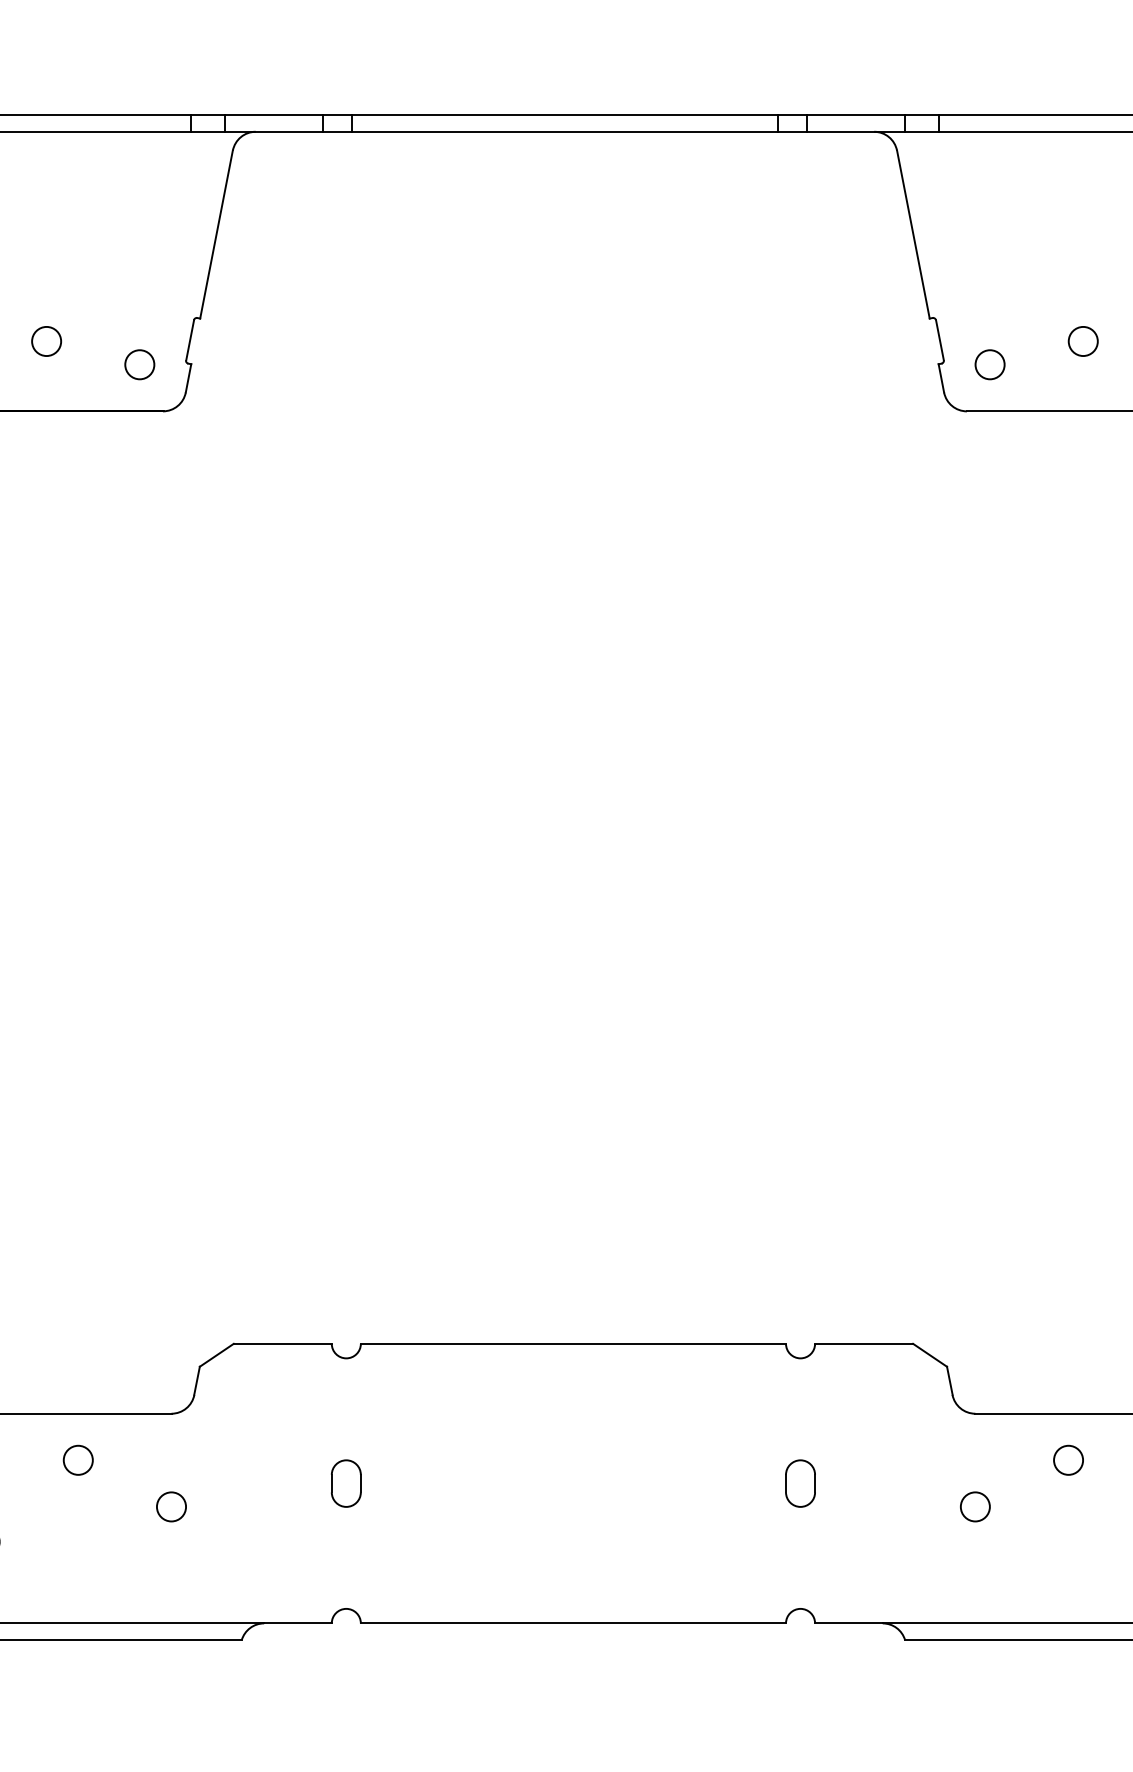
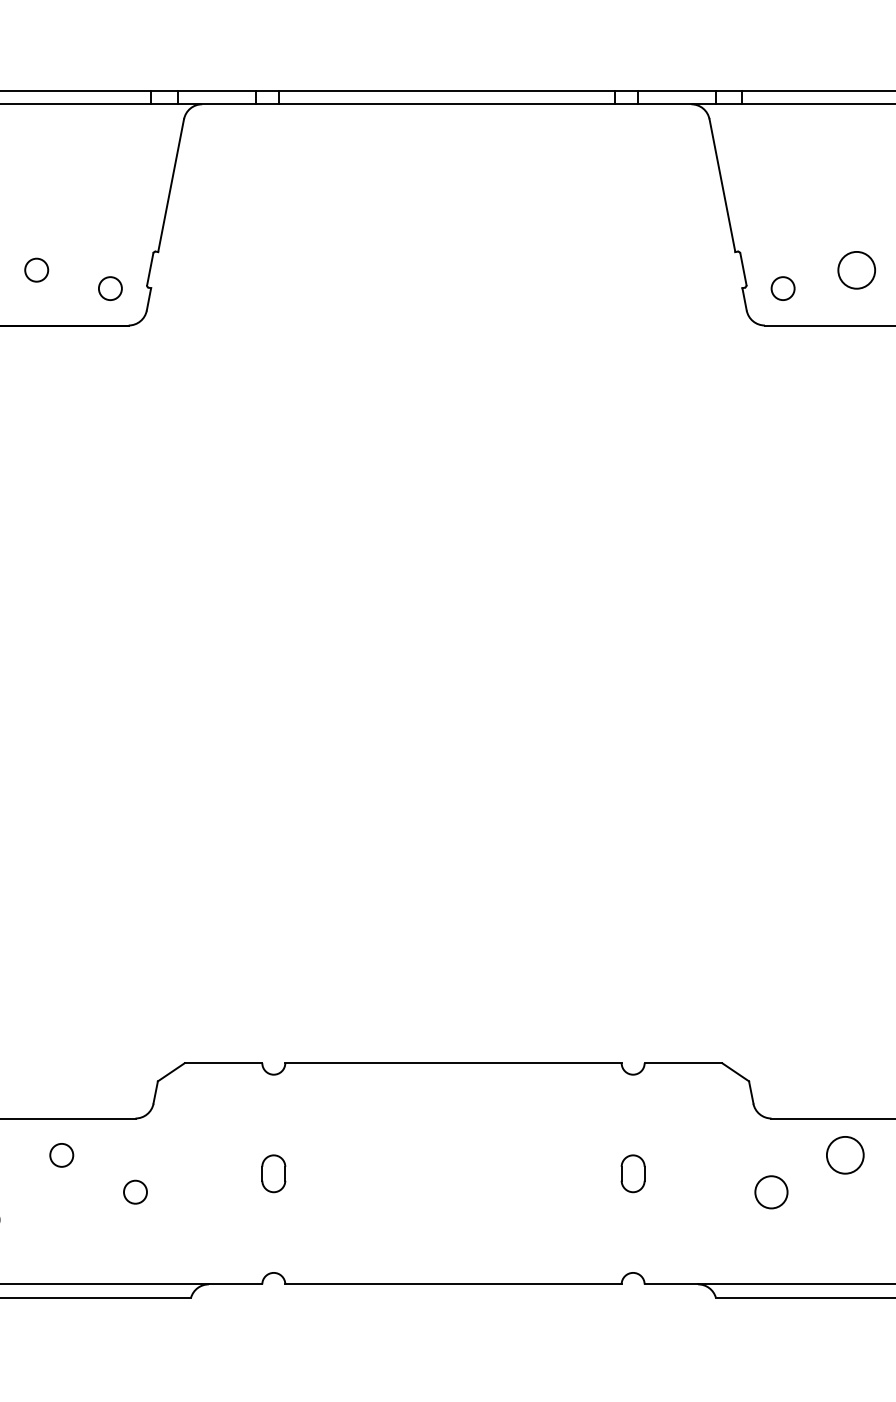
circle: (1082, 340) -> (856, 269), size x1.6
circle: (1067, 1460) -> (844, 1155), size x1.6
circle: (975, 1505) -> (771, 1191), size x1.4

